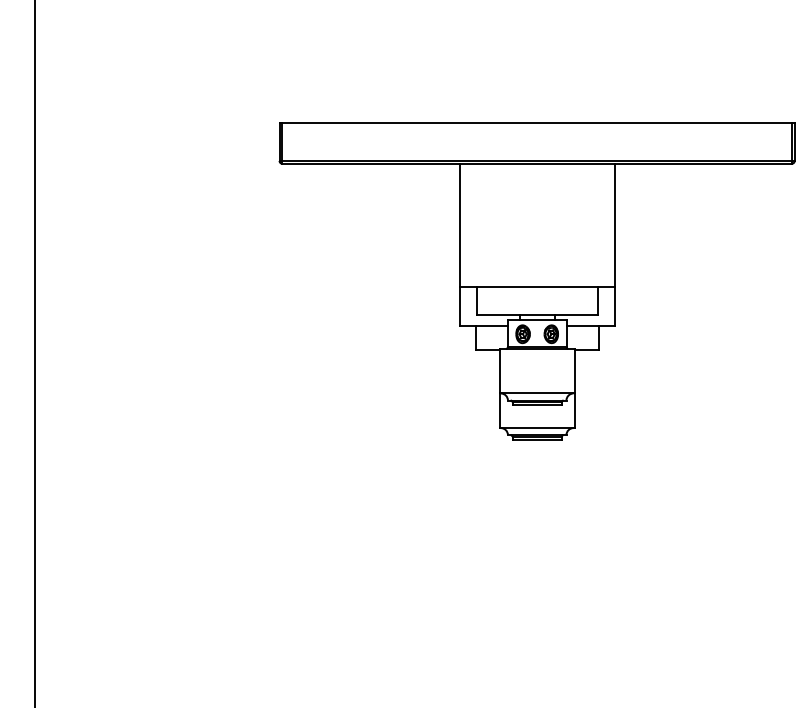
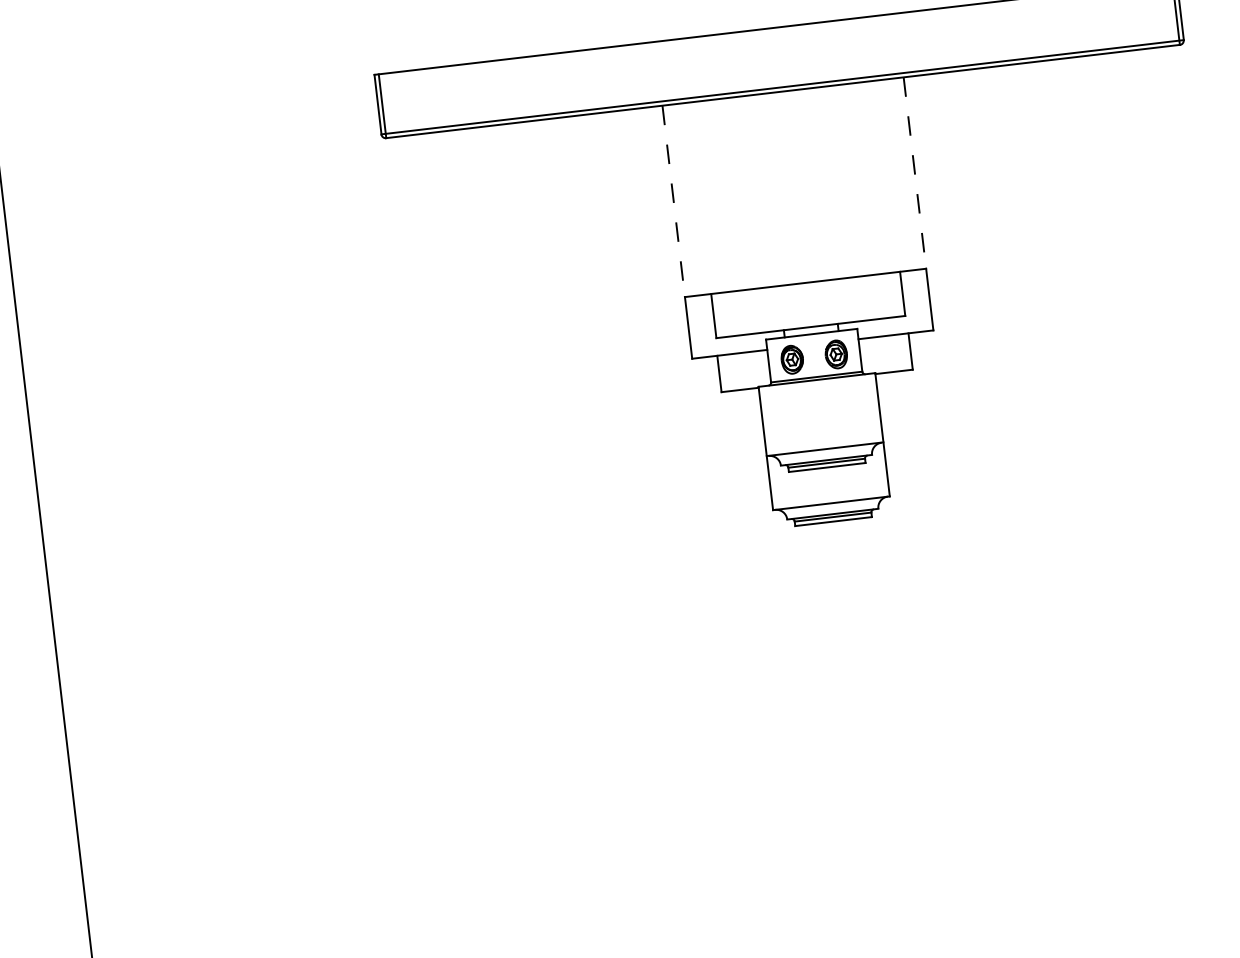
line: (459, 225) -> (673, 201), solid -> dashed
line: (614, 225) -> (914, 173), solid -> dashed

